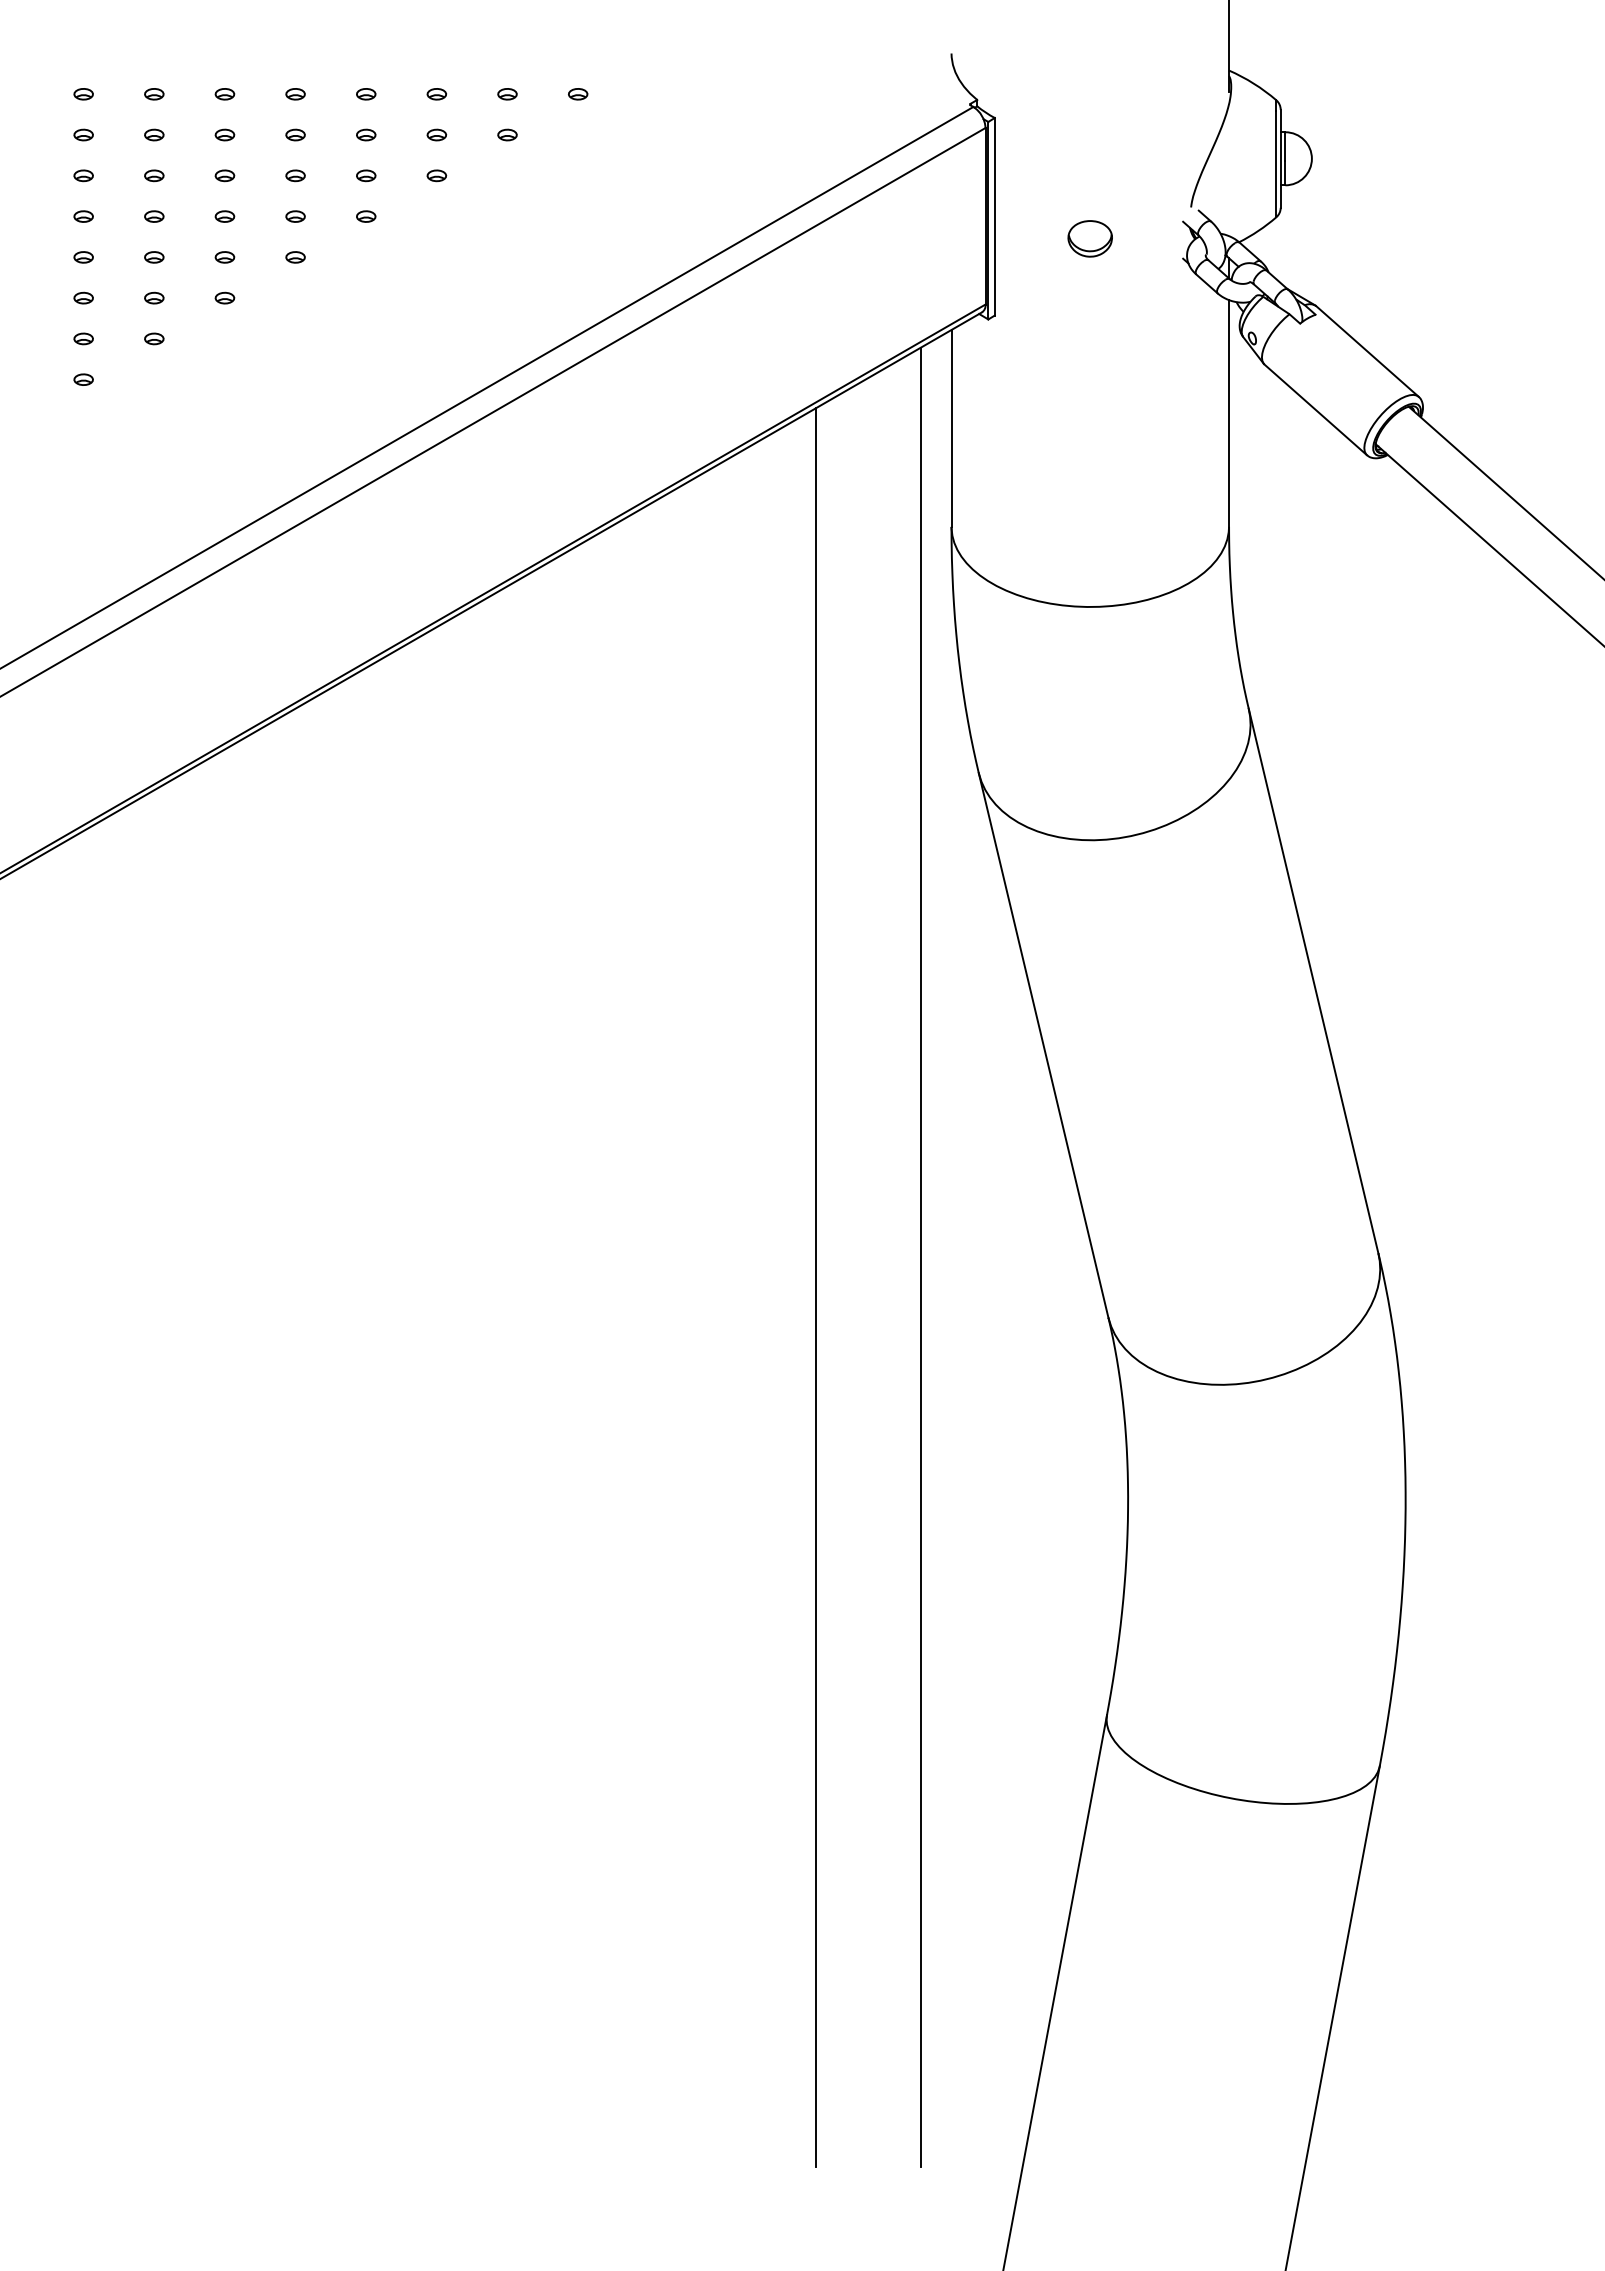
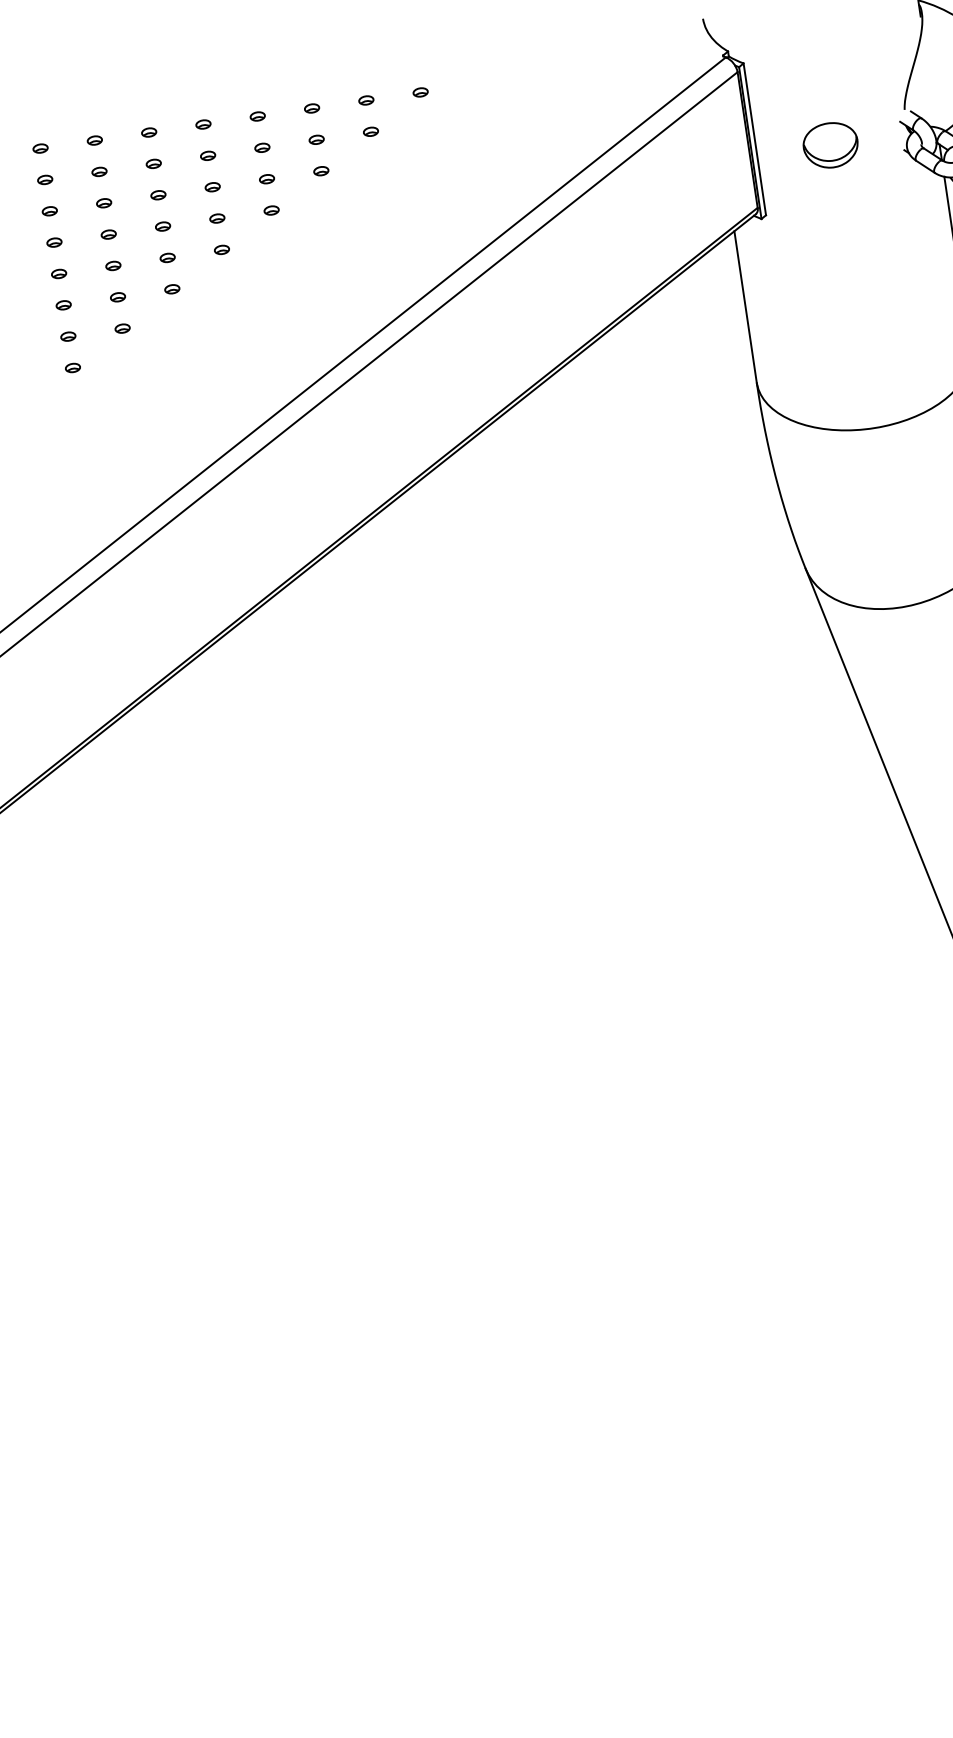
part: (1089, 238) -> (830, 145), size x1.6
line: (921, 1256) -> (816, 946), removed
line: (815, 1287) -> (738, 982), removed

